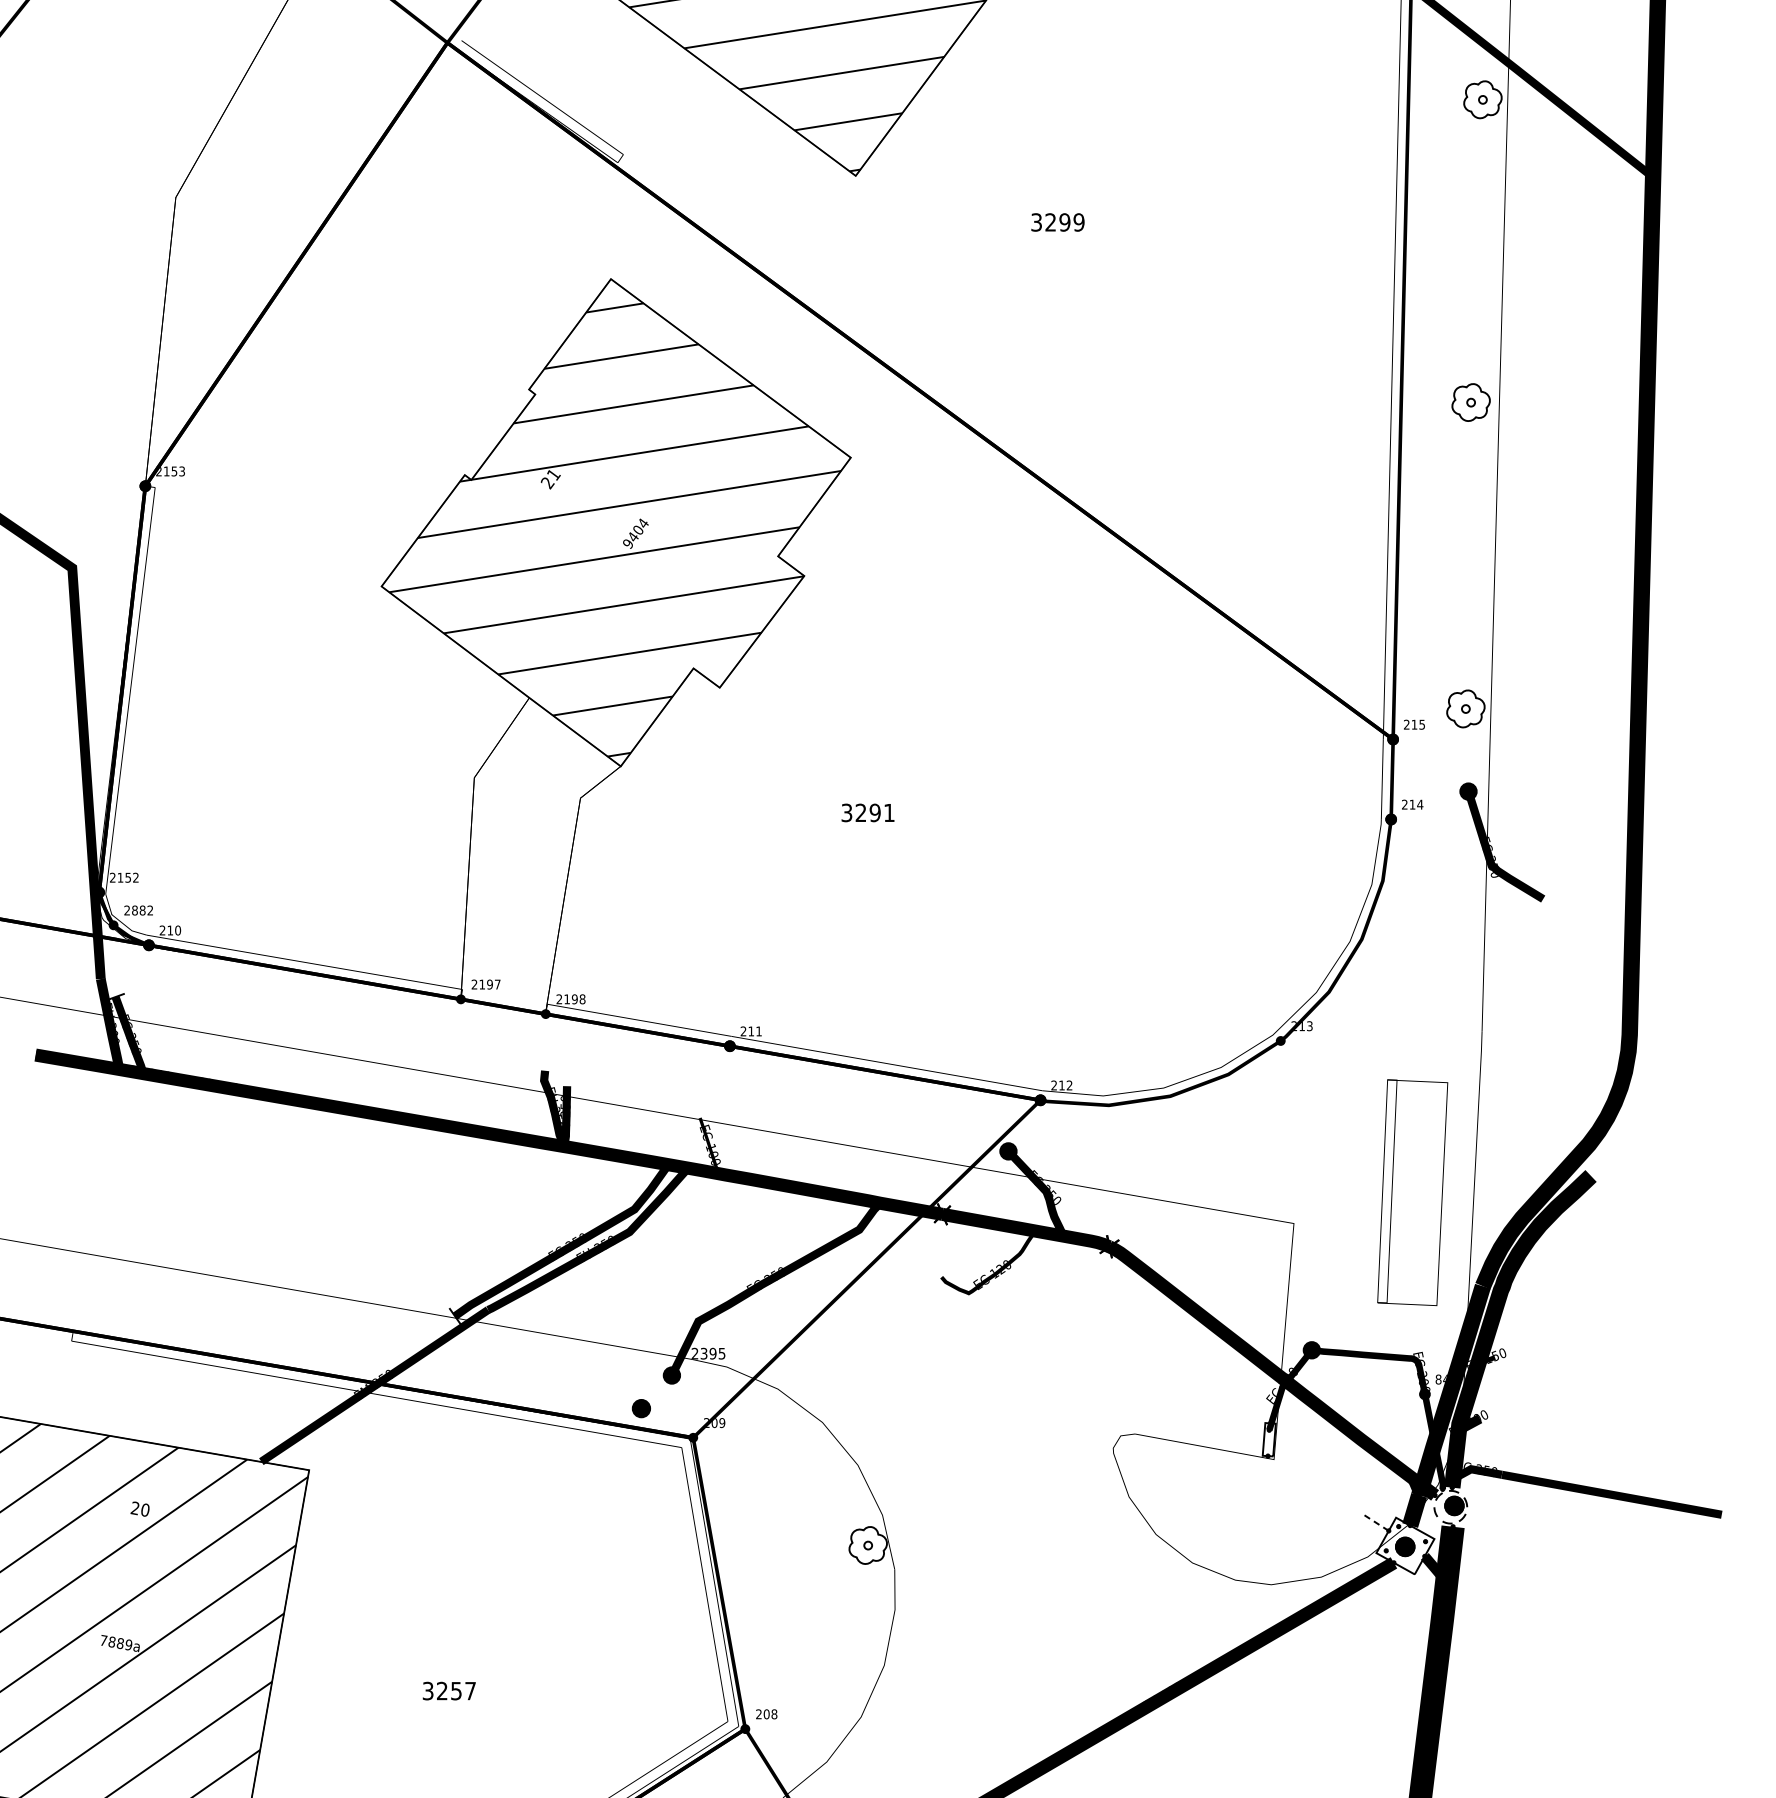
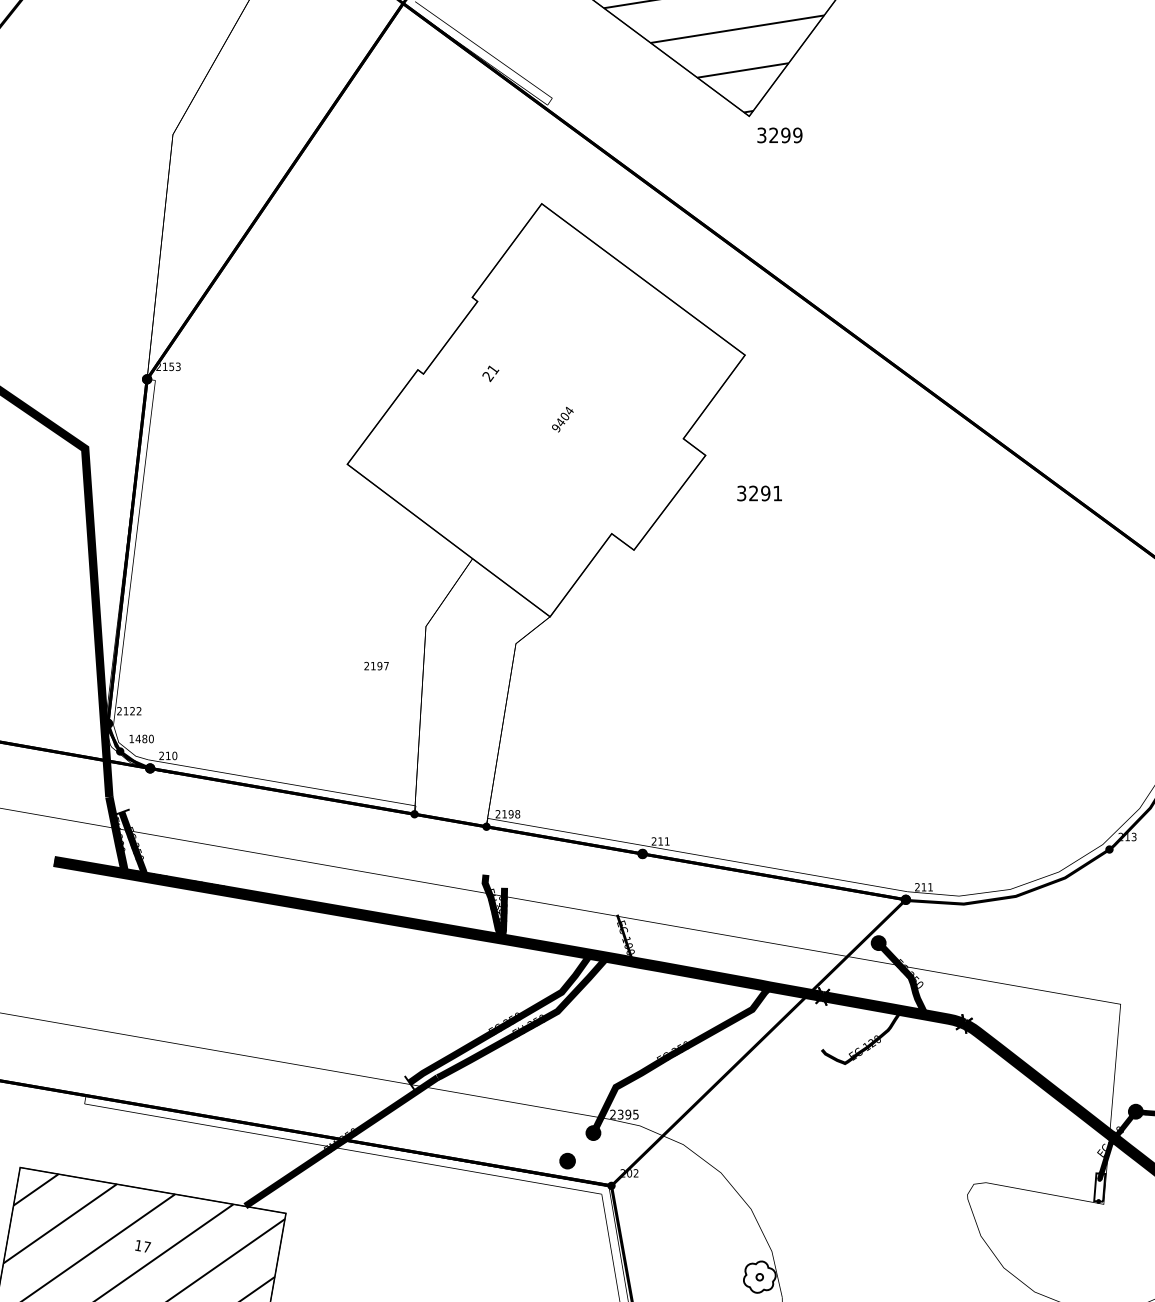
text: (1057, 222) -> (779, 135), moved
hatch: (615, 529) -> (545, 416), removed
text: (867, 812) -> (759, 493), moved
text: (127, 877) -> (131, 710), 2152 -> 2122
text: (138, 910) -> (141, 738), 2882 -> 1480
text: (485, 984) -> (376, 666), moved
text: (1069, 1085) -> (930, 887), 212 -> 211
text: (722, 1423) -> (636, 1173), 209 -> 202
text: (140, 1508) -> (142, 1245), 20 -> 17

